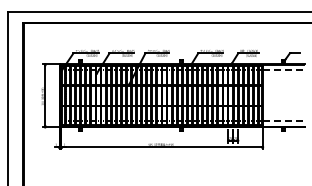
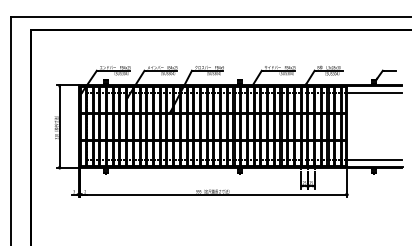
line: (283, 70) -> (374, 93), dashed -> solid
line: (283, 121) -> (374, 160), dashed -> solid

